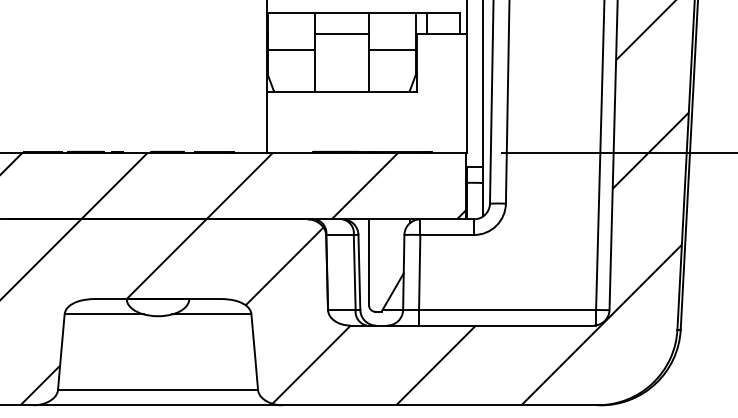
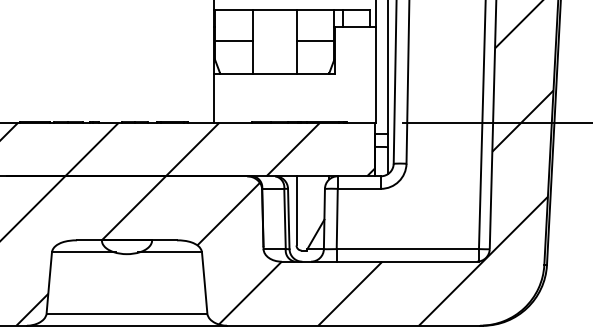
line: (341, 34) -> (274, 27), removed

